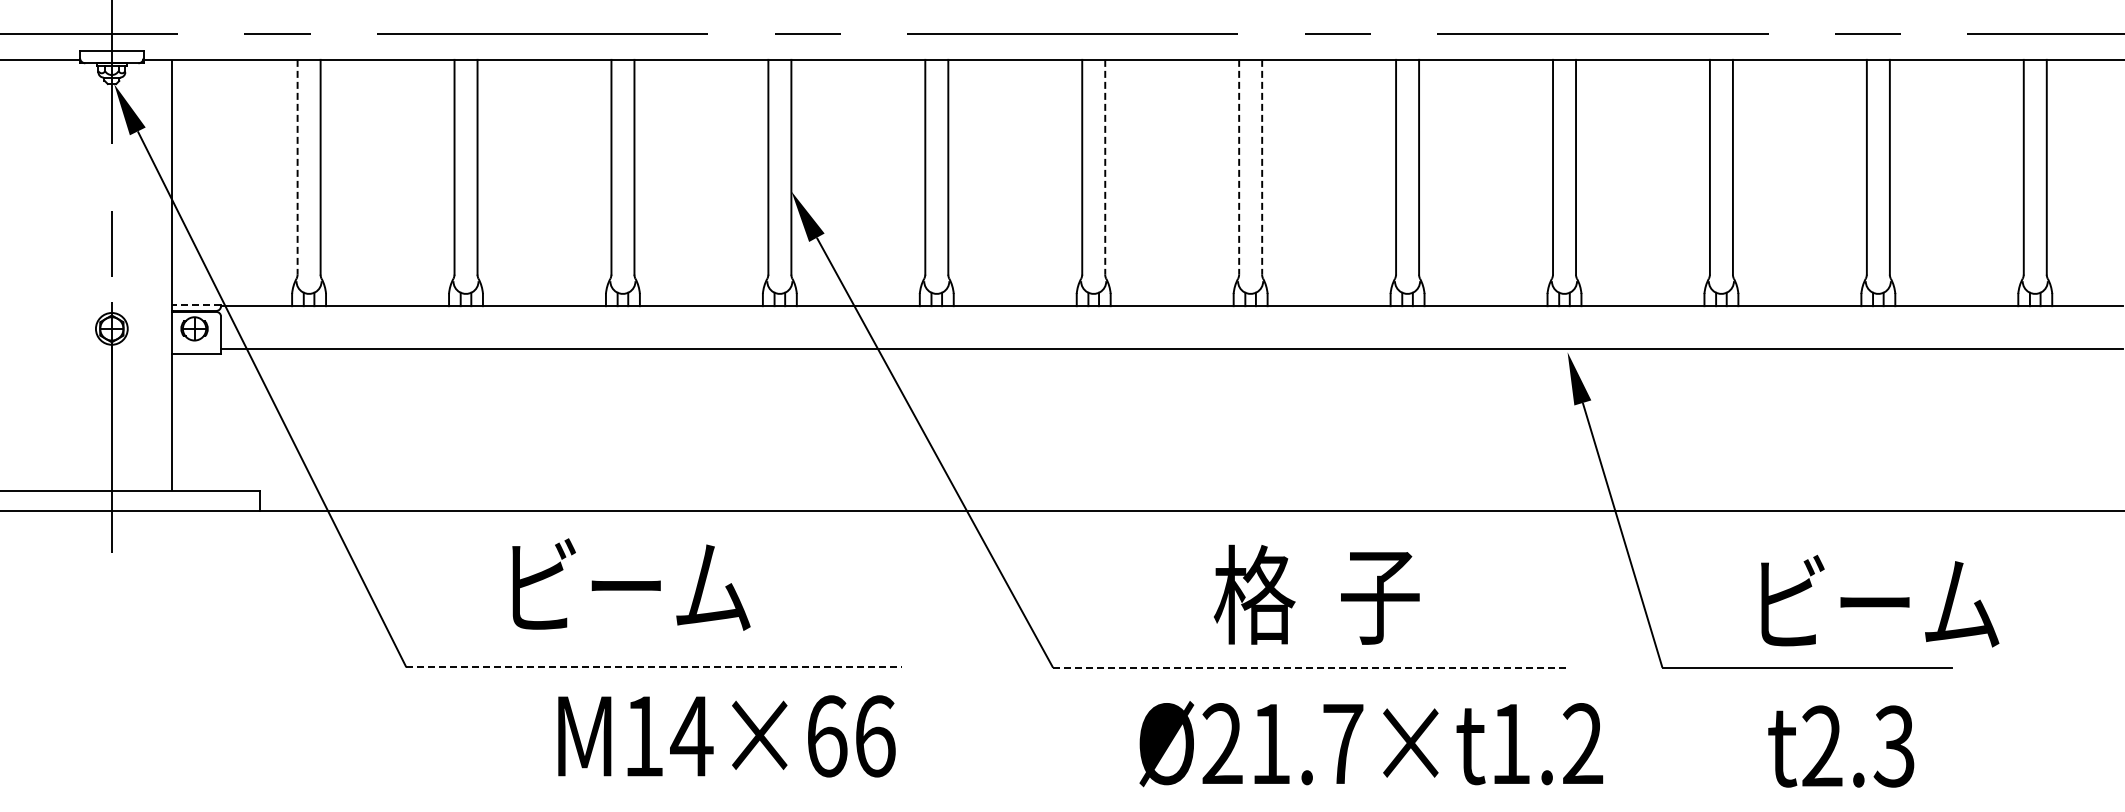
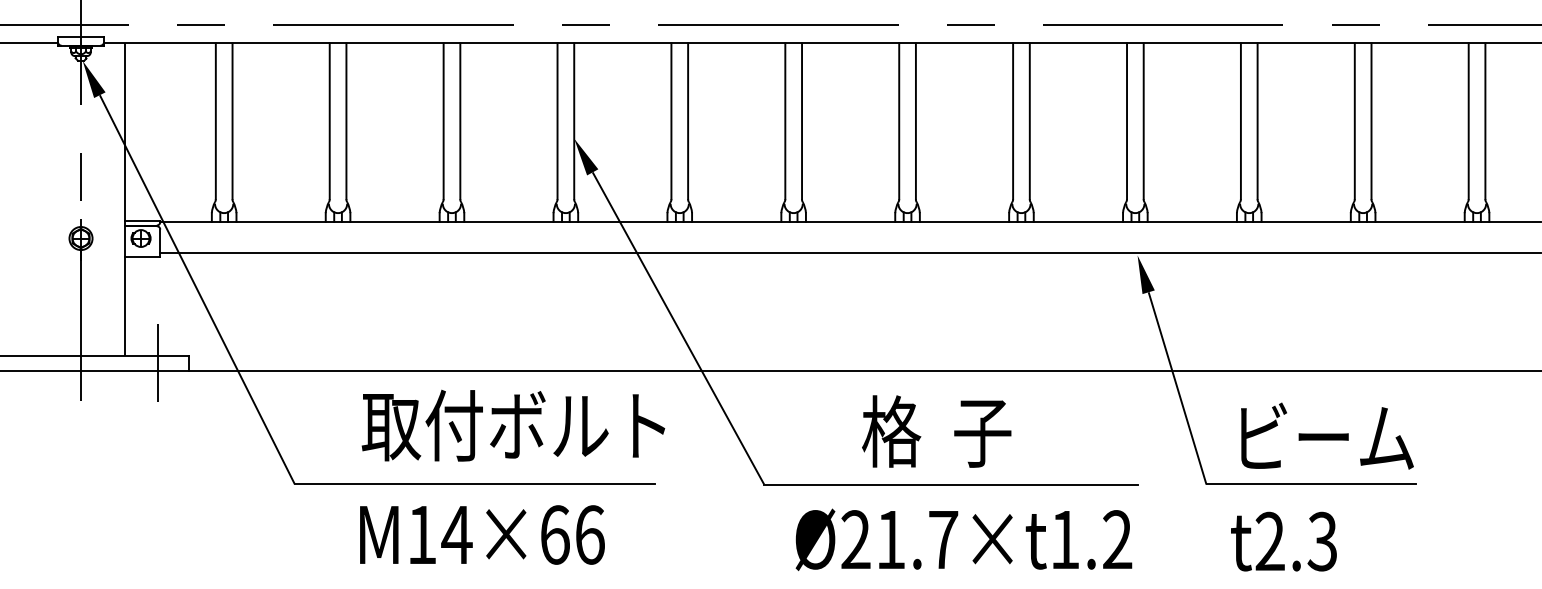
line: (297, 167) -> (215, 121), dashed -> solid
line: (1105, 167) -> (802, 121), dashed -> solid
line: (1239, 167) -> (899, 121), dashed -> solid
line: (1262, 167) -> (916, 121), dashed -> solid
line: (196, 304) -> (142, 220), dashed -> solid
line: (217, 500) -> (157, 363), added
text: (707, 586) -> (513, 425), ビーム -> 取付ボルト
text: (1316, 594) -> (936, 431), moved
text: (1880, 601) -> (1327, 436), moved
line: (654, 667) -> (474, 484), dashed -> solid
line: (1310, 667) -> (950, 484), dashed -> solid
text: (726, 736) -> (482, 535), moved
text: (1371, 744) -> (964, 540), moved
text: (1841, 746) -> (1284, 541), moved

